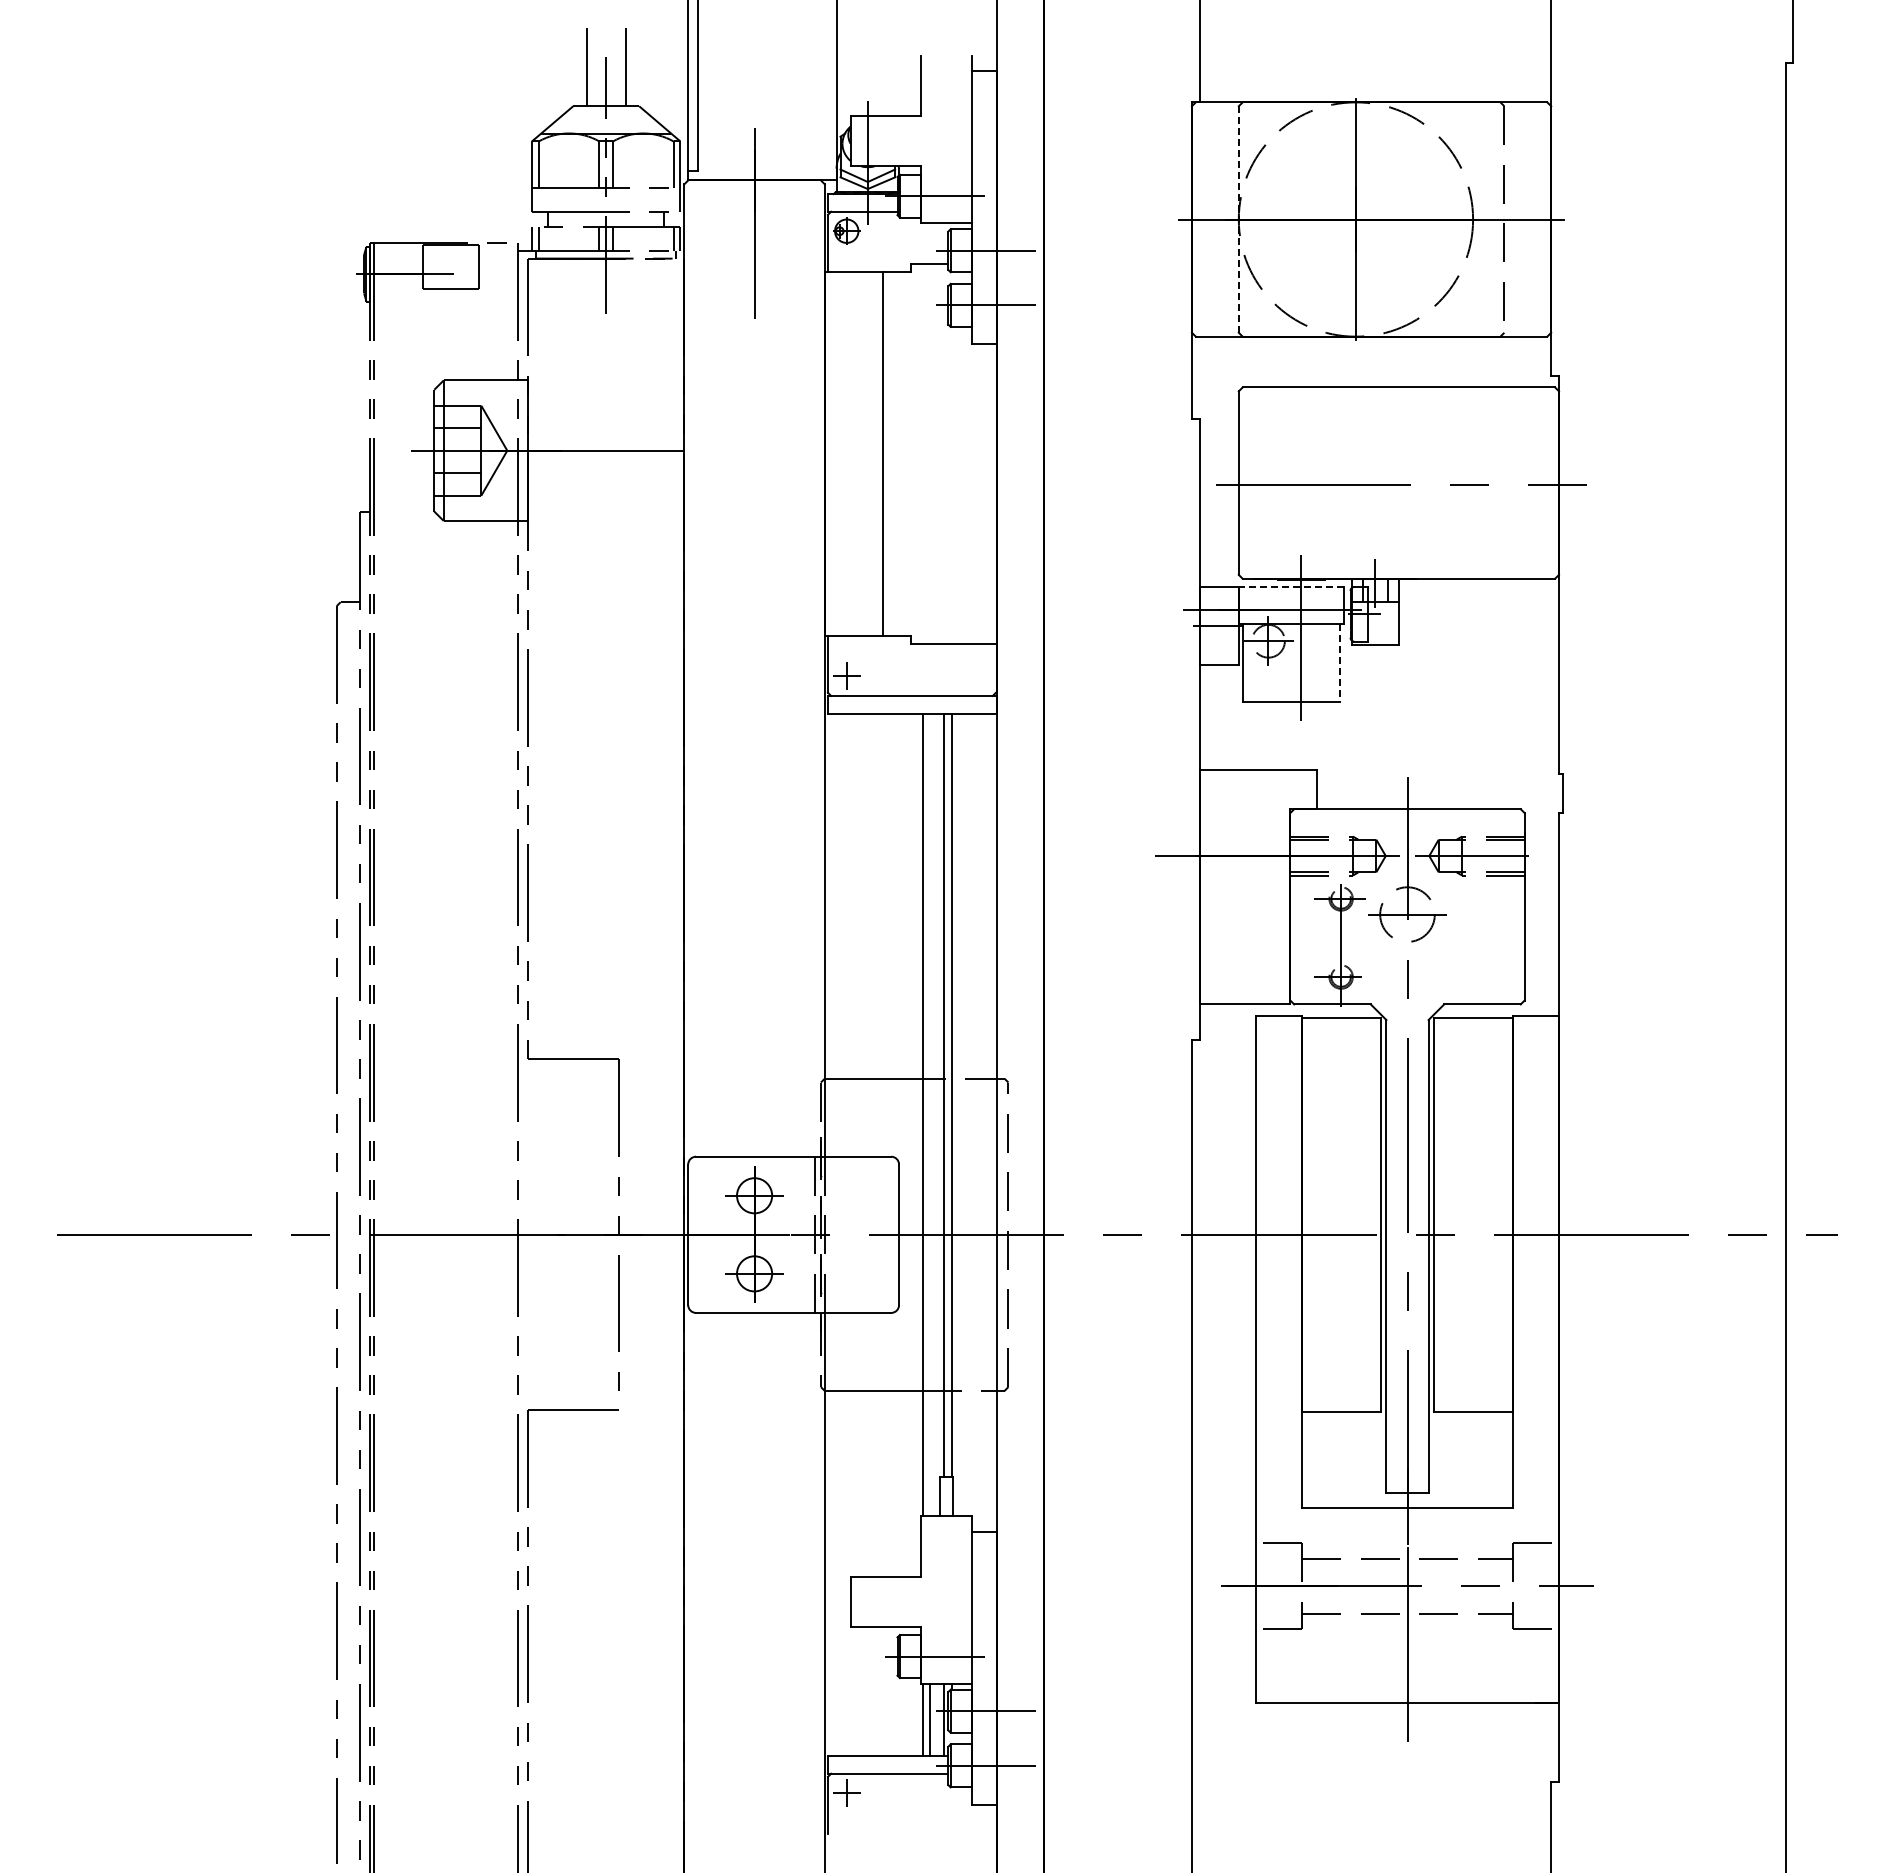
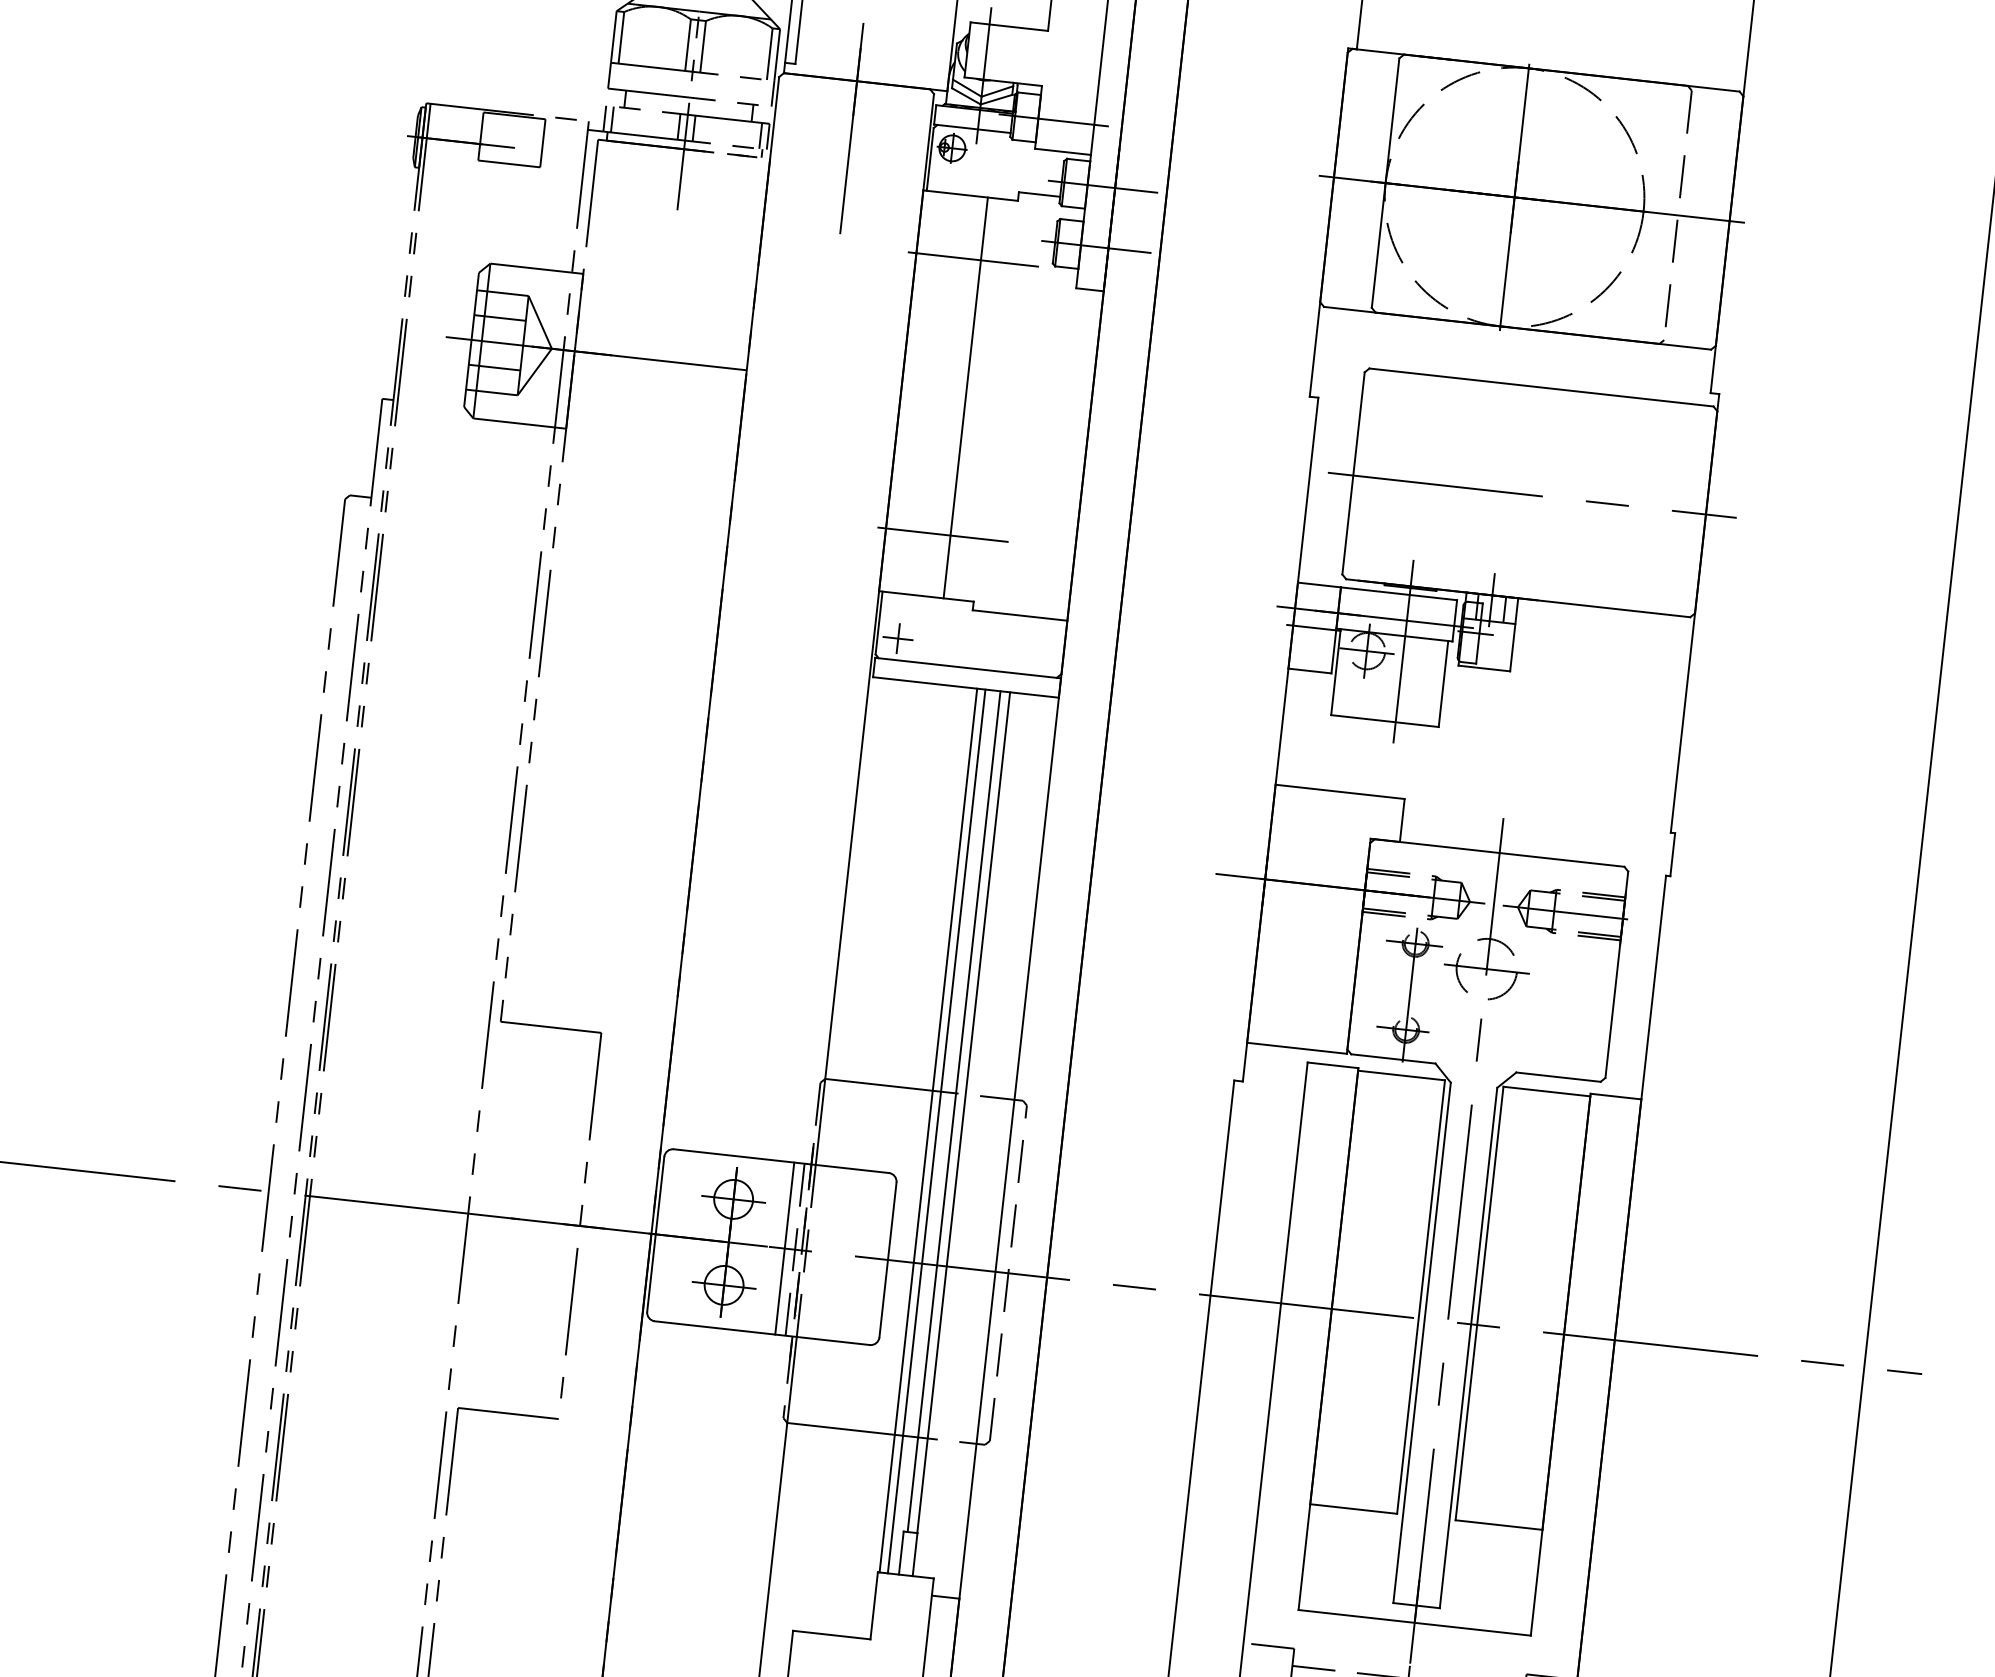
line: (1238, 220) -> (1385, 184), dashed -> solid
line: (876, 328) -> (973, 259), added
line: (876, 578) -> (942, 534), added
line: (1291, 586) -> (1398, 593), dashed -> solid
line: (1340, 663) -> (1443, 684), dashed -> solid
line: (930, 1114) -> (937, 1131), added
line: (805, 1234) -> (784, 1248), added

